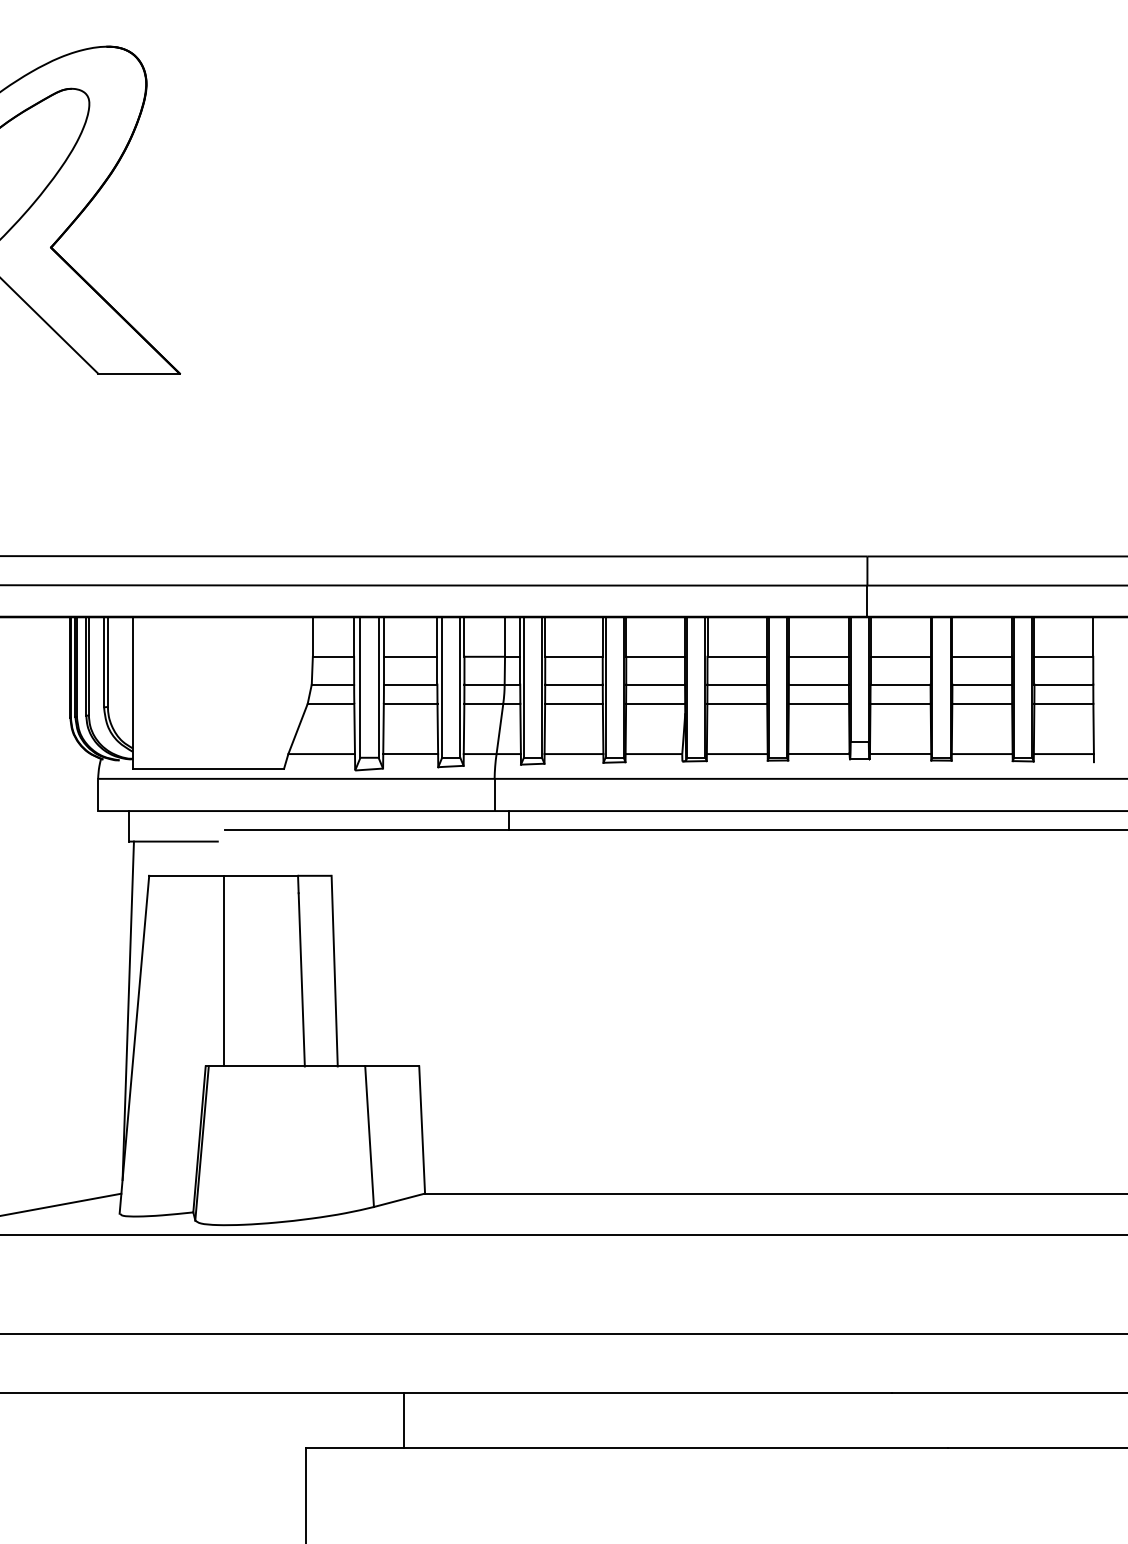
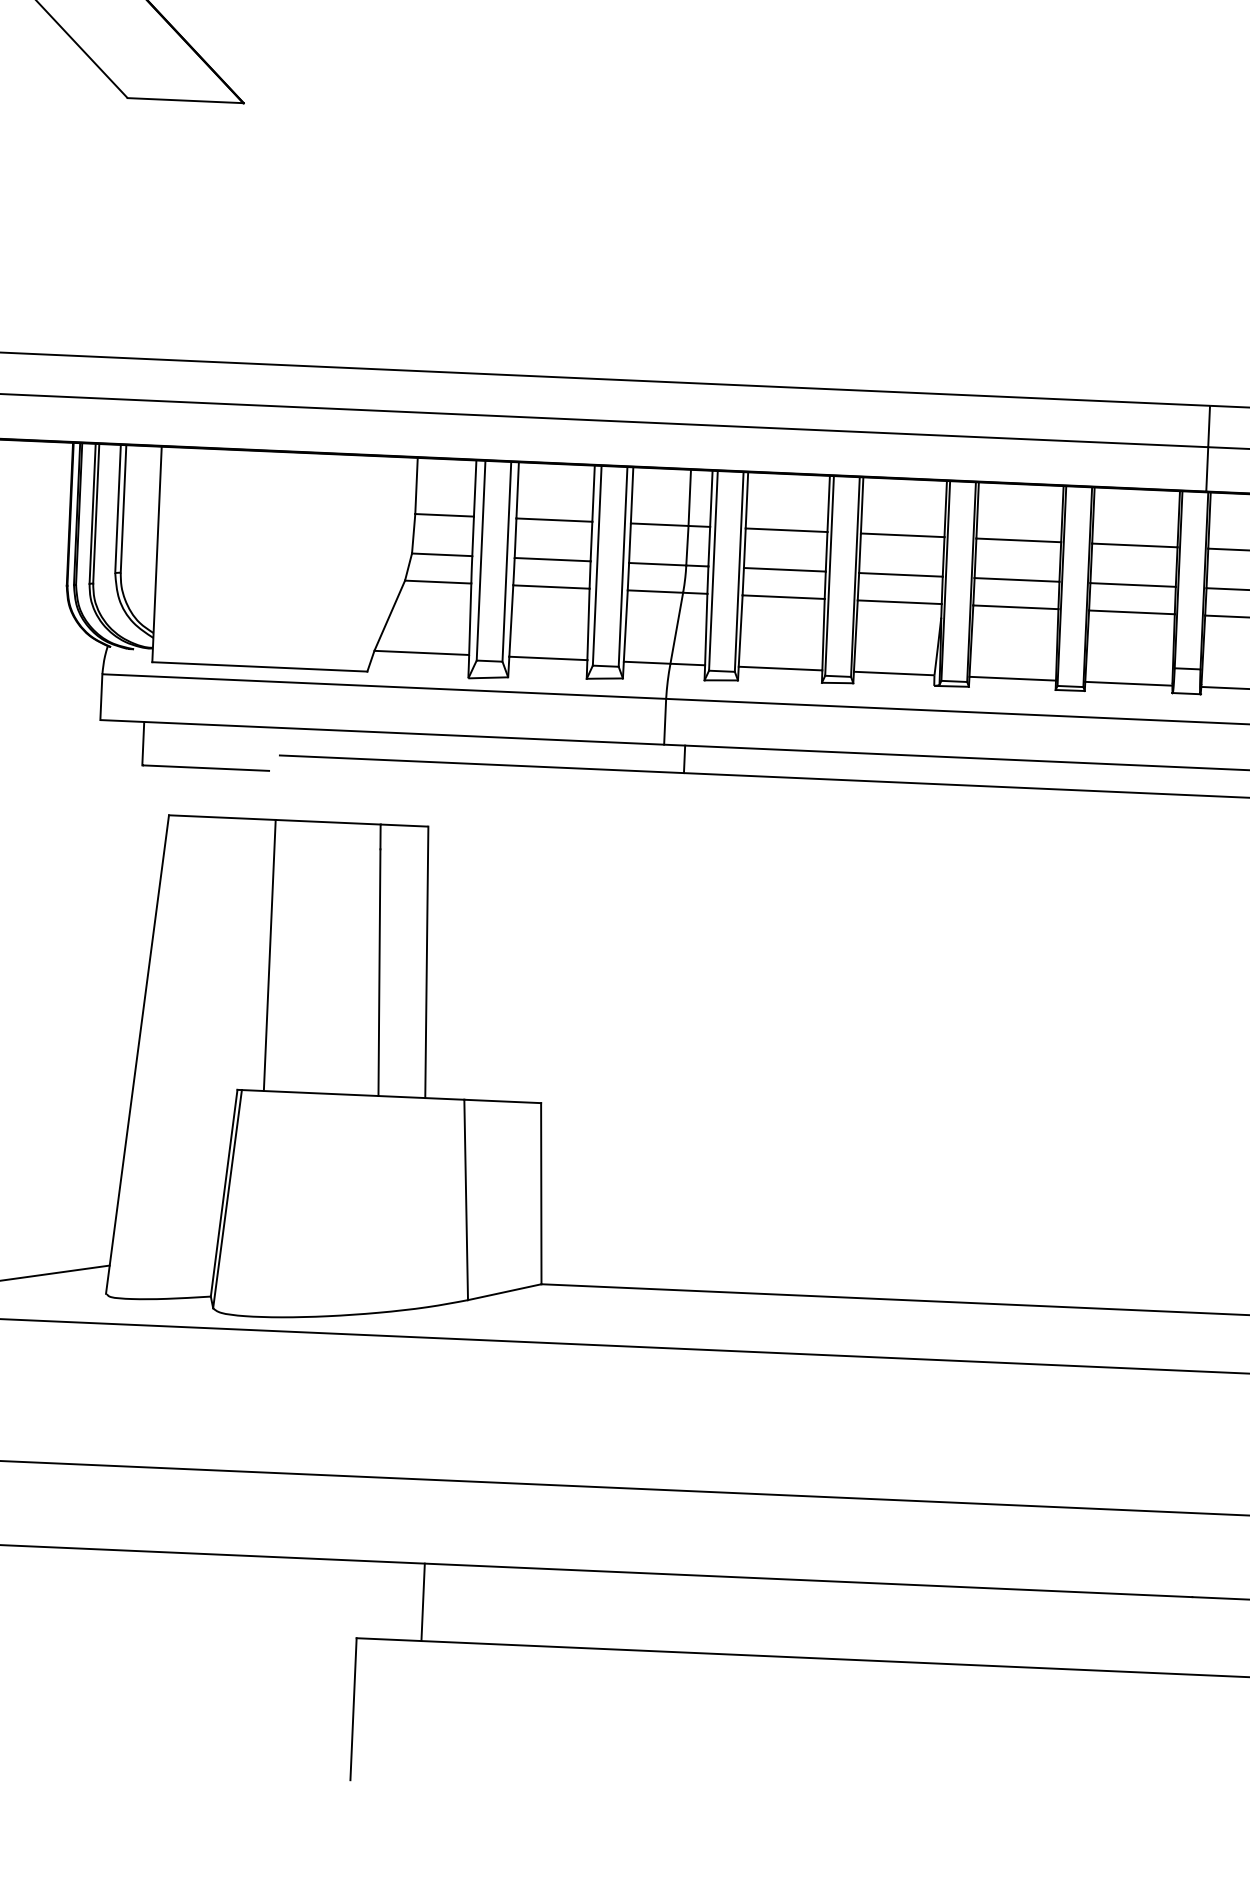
line: (127, 1010) -> (129, 1005), removed
line: (403, 1420) -> (422, 1602), moved

